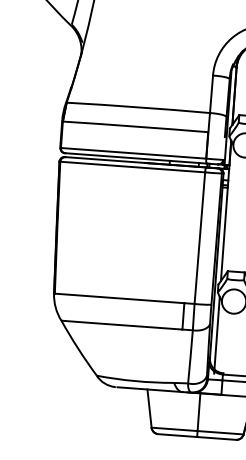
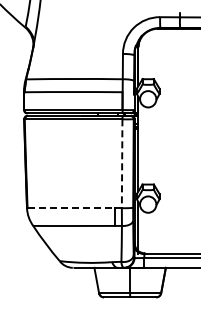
line: (200, 239) -> (122, 164), solid -> dashed
line: (119, 298) -> (71, 208), solid -> dashed

